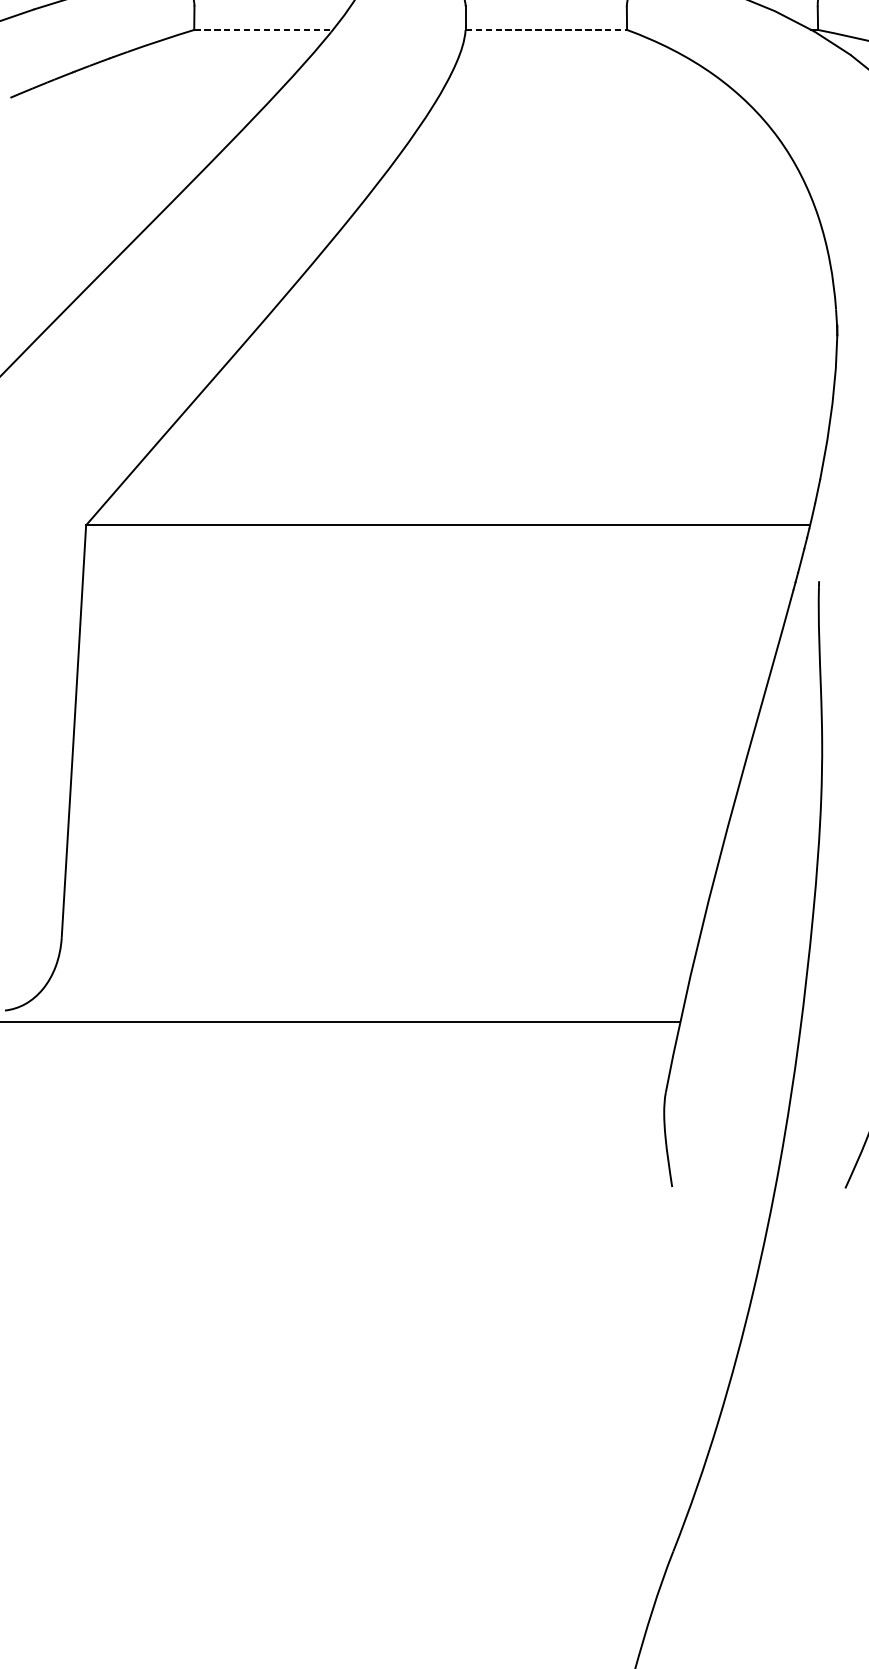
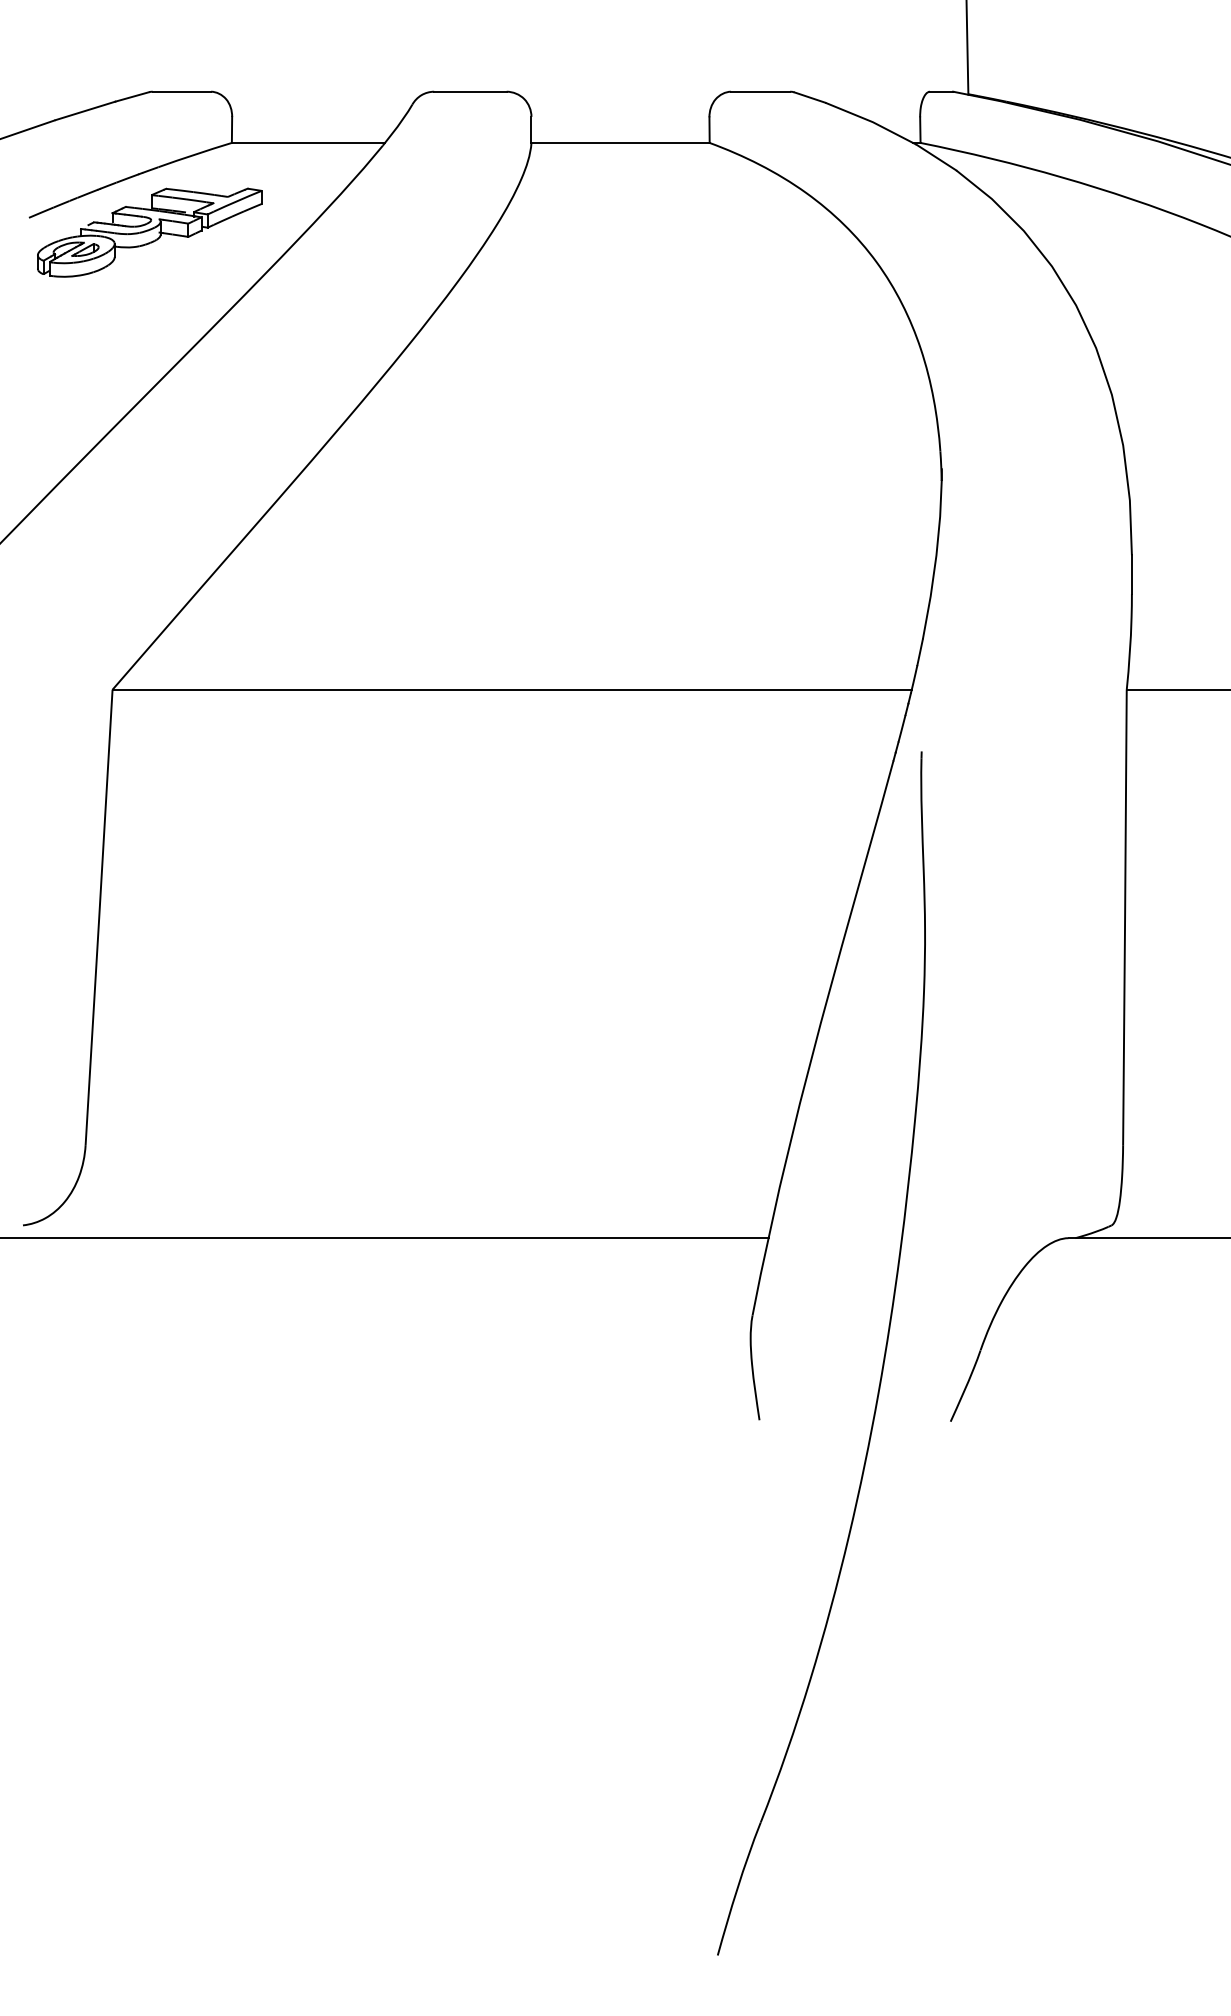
line: (263, 29) -> (308, 142), dashed -> solid
line: (547, 29) -> (621, 142), dashed -> solid
part: (119, 111) -> (149, 232), added

